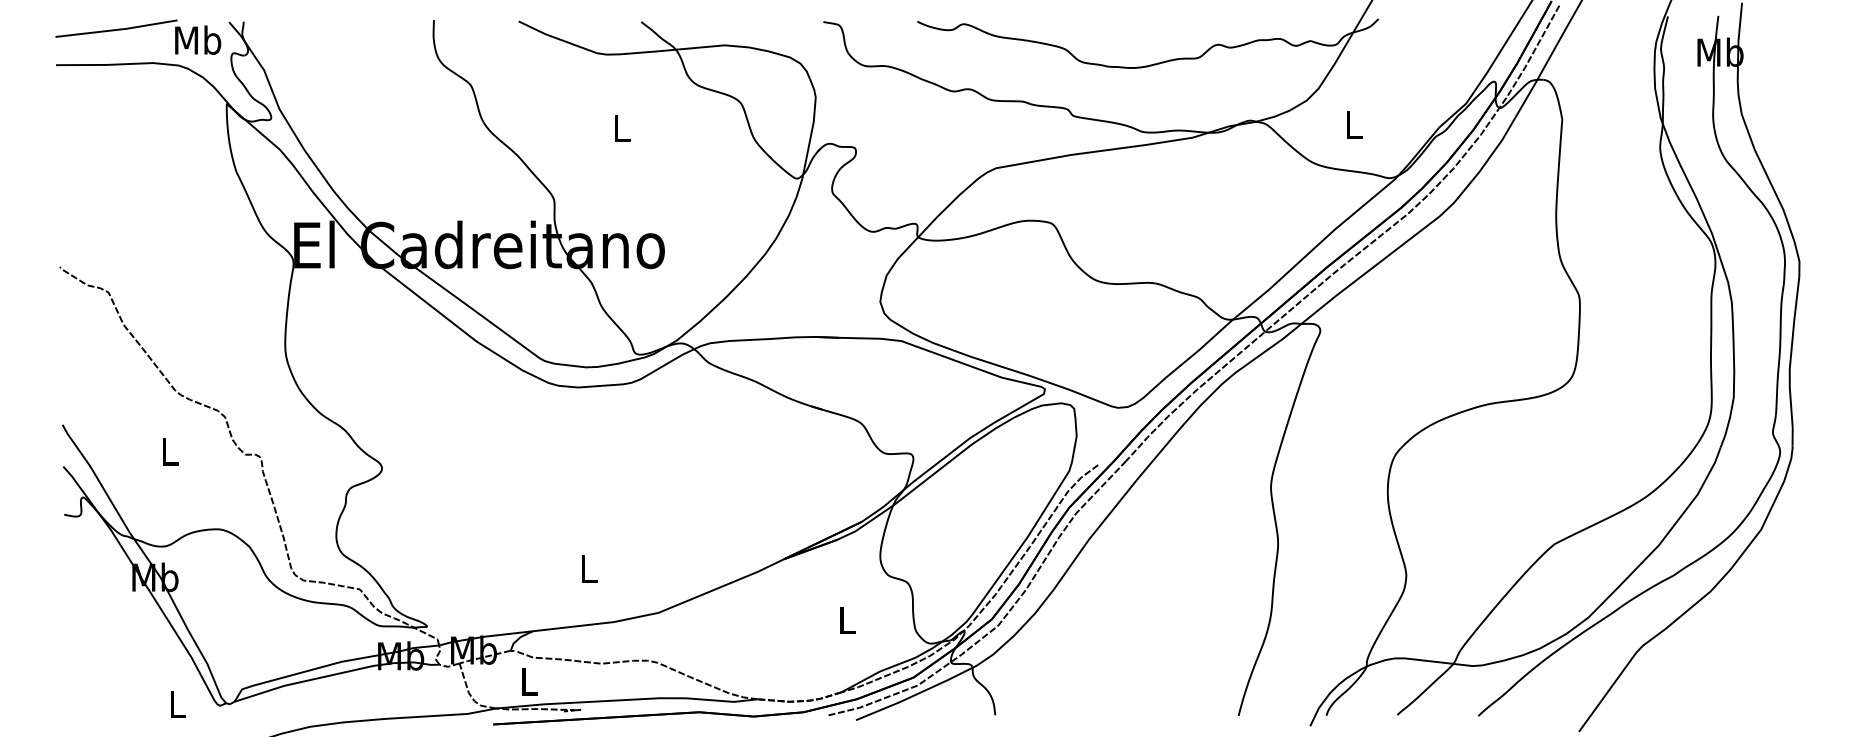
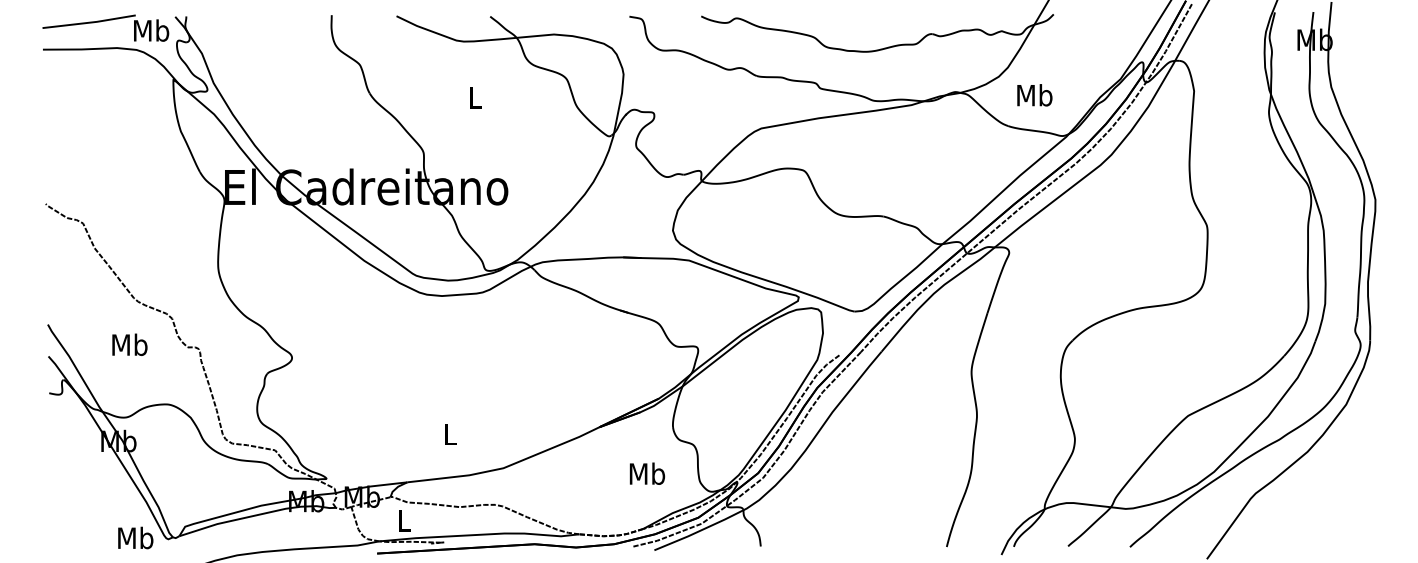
text: (1353, 125) -> (1034, 95), L -> Mb
text: (169, 450) -> (129, 344), L -> Mb
text: (847, 619) -> (647, 473), L -> Mb
text: (177, 703) -> (135, 537), L -> Mb

